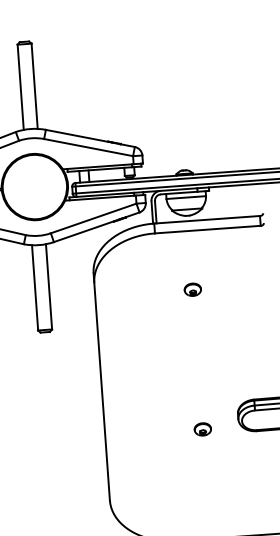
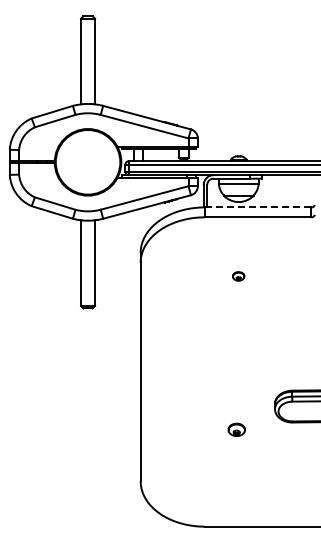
line: (206, 219) -> (257, 207), solid -> dashed
part: (192, 289) -> (238, 276), size x0.7
part: (202, 429) -> (236, 429), moved

